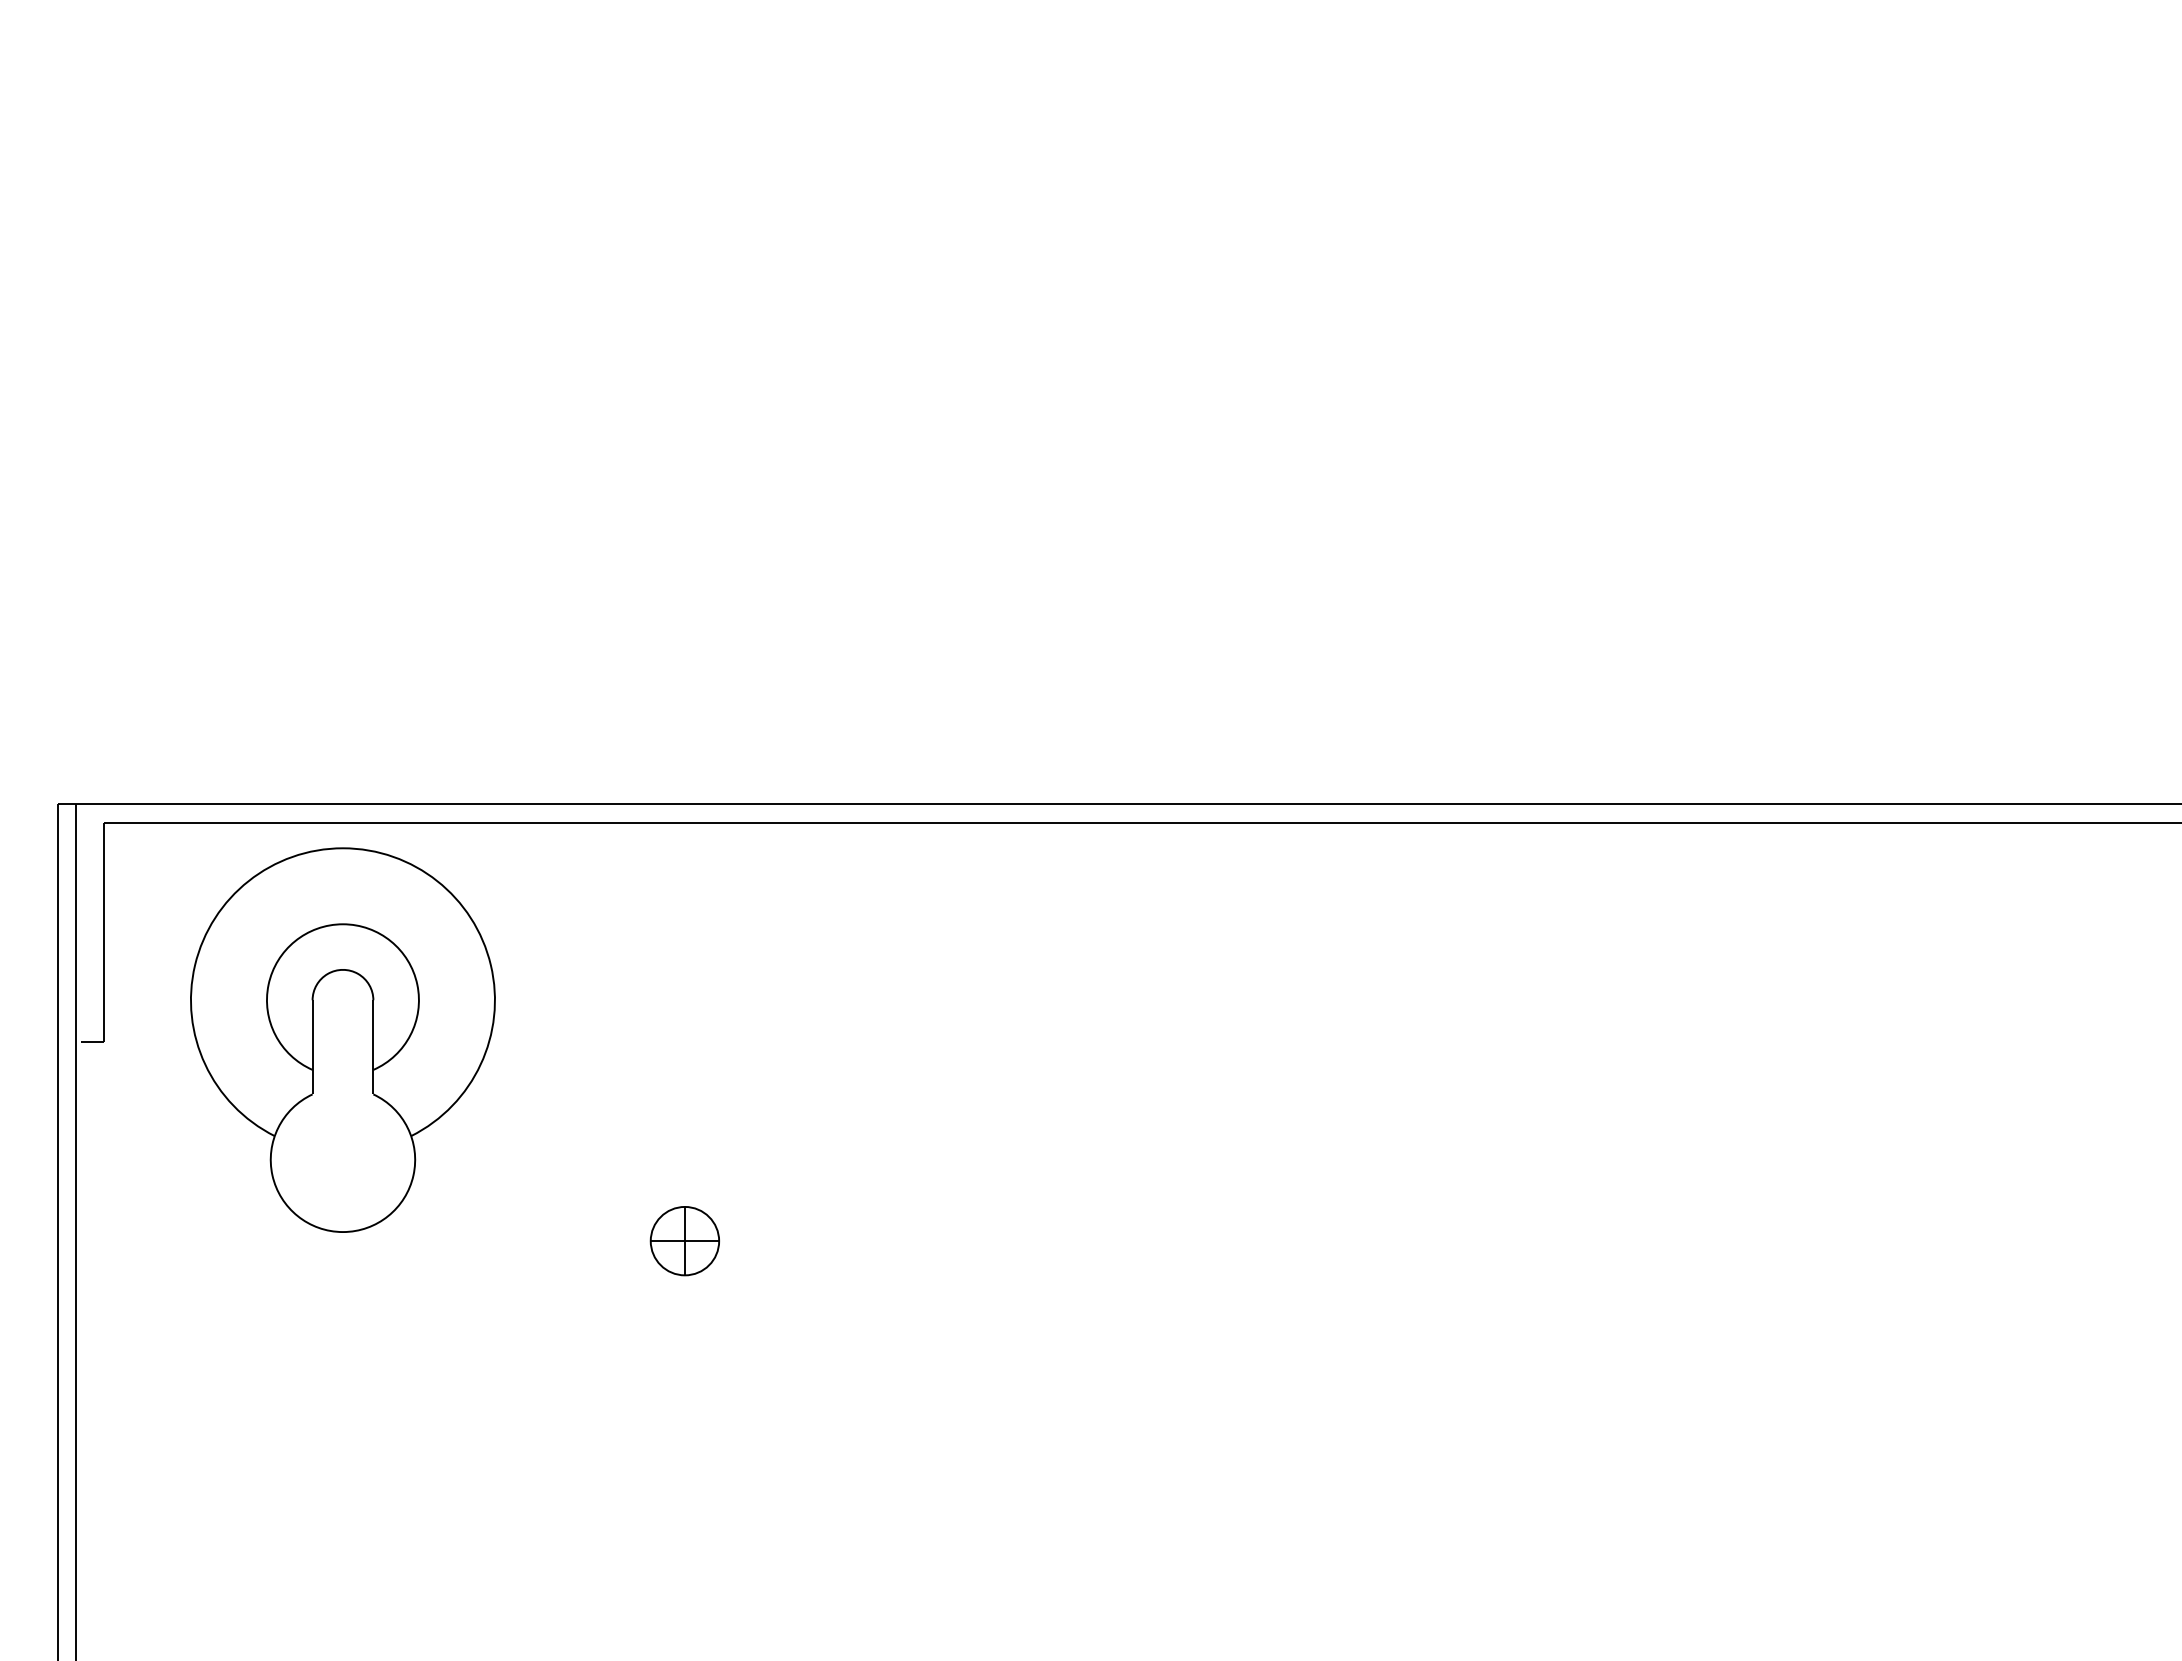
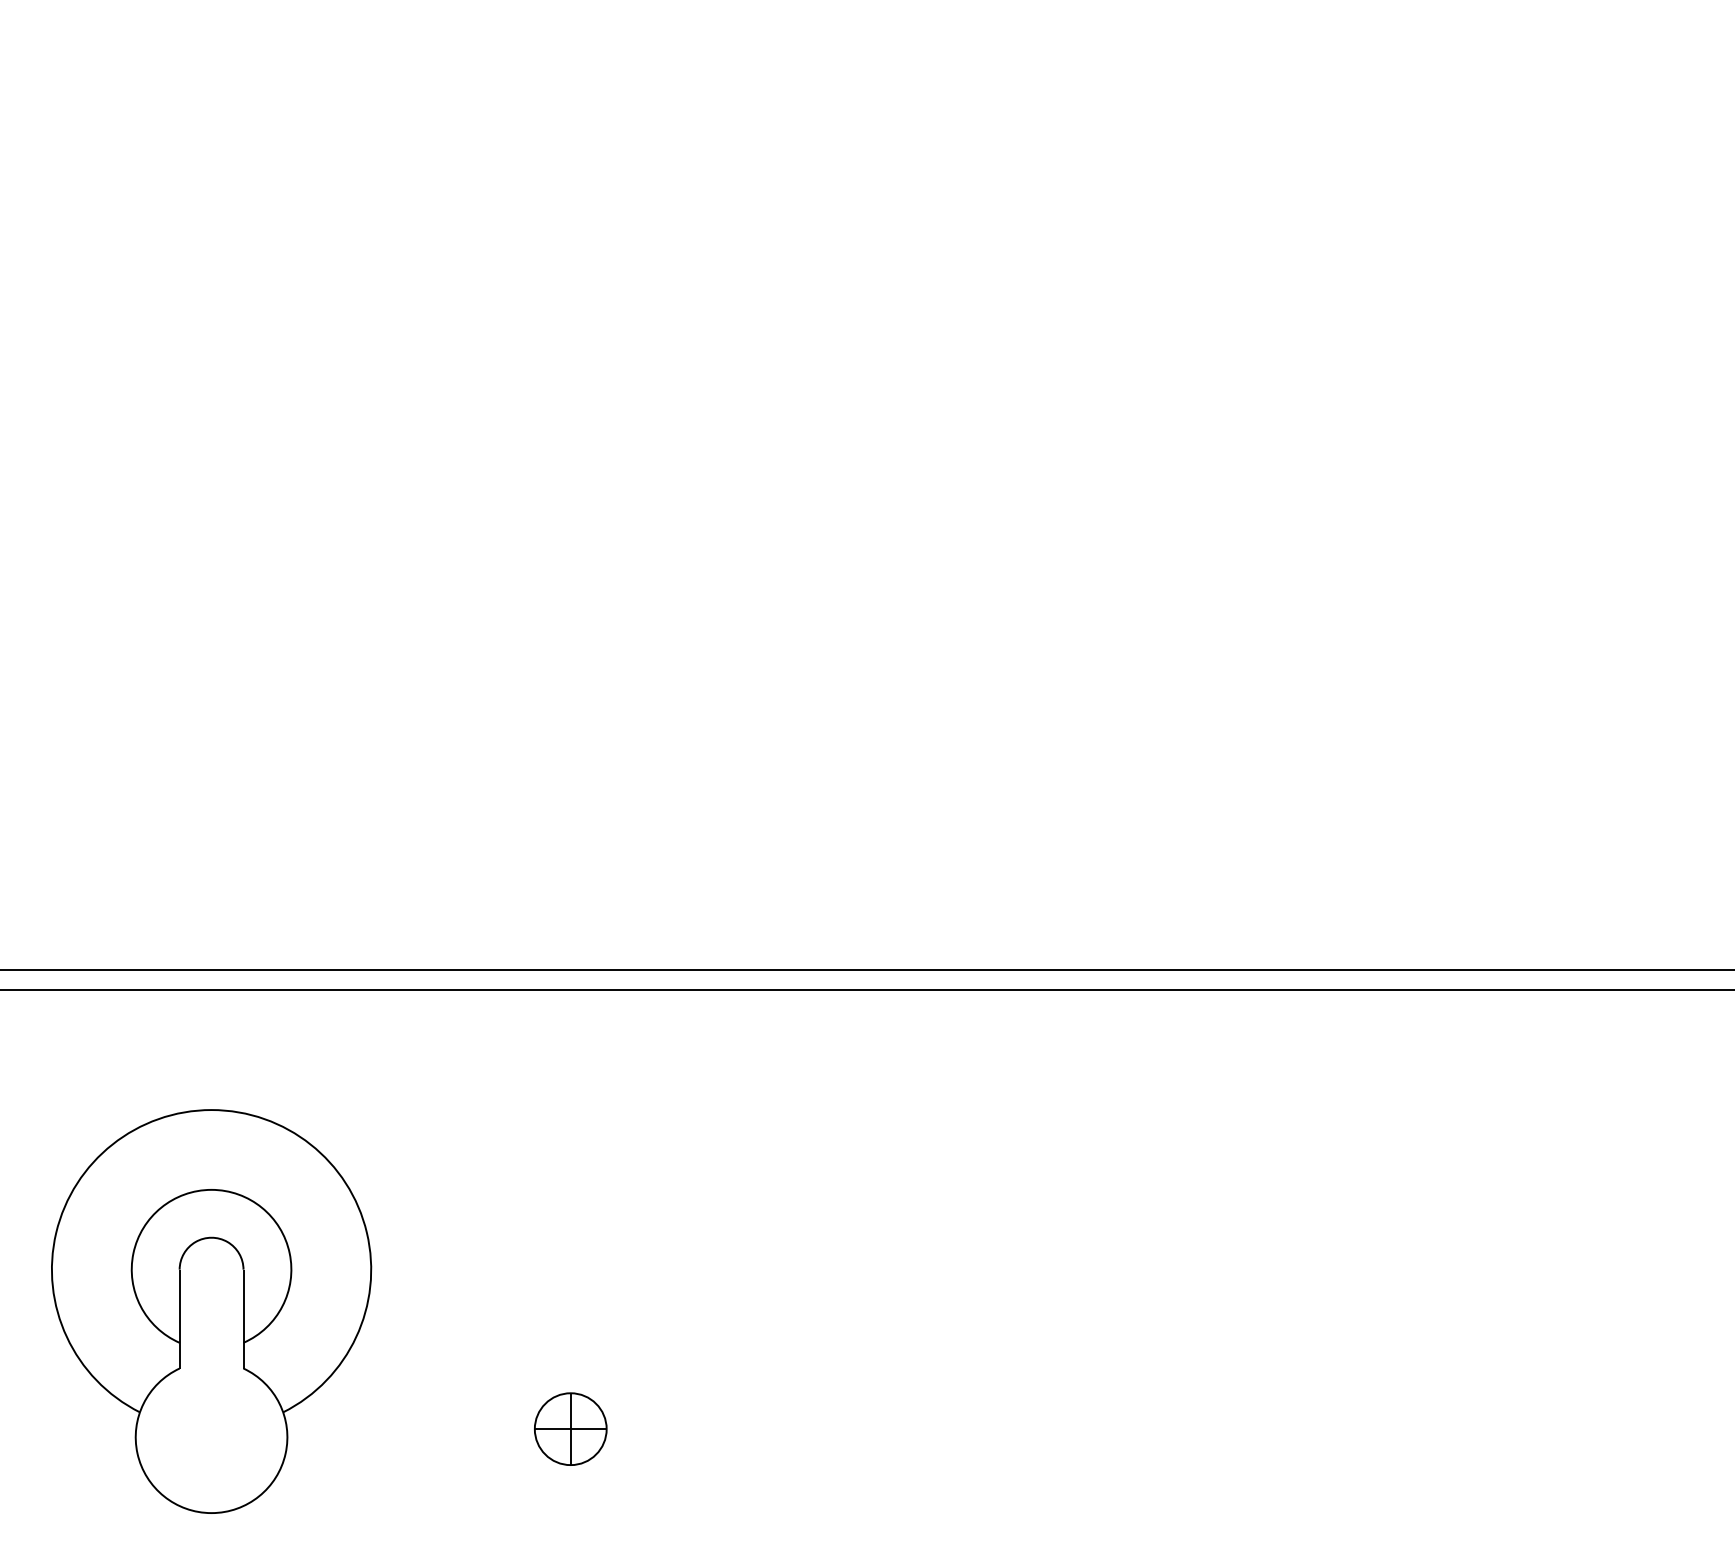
part: (342, 1039) -> (211, 1310), moved

